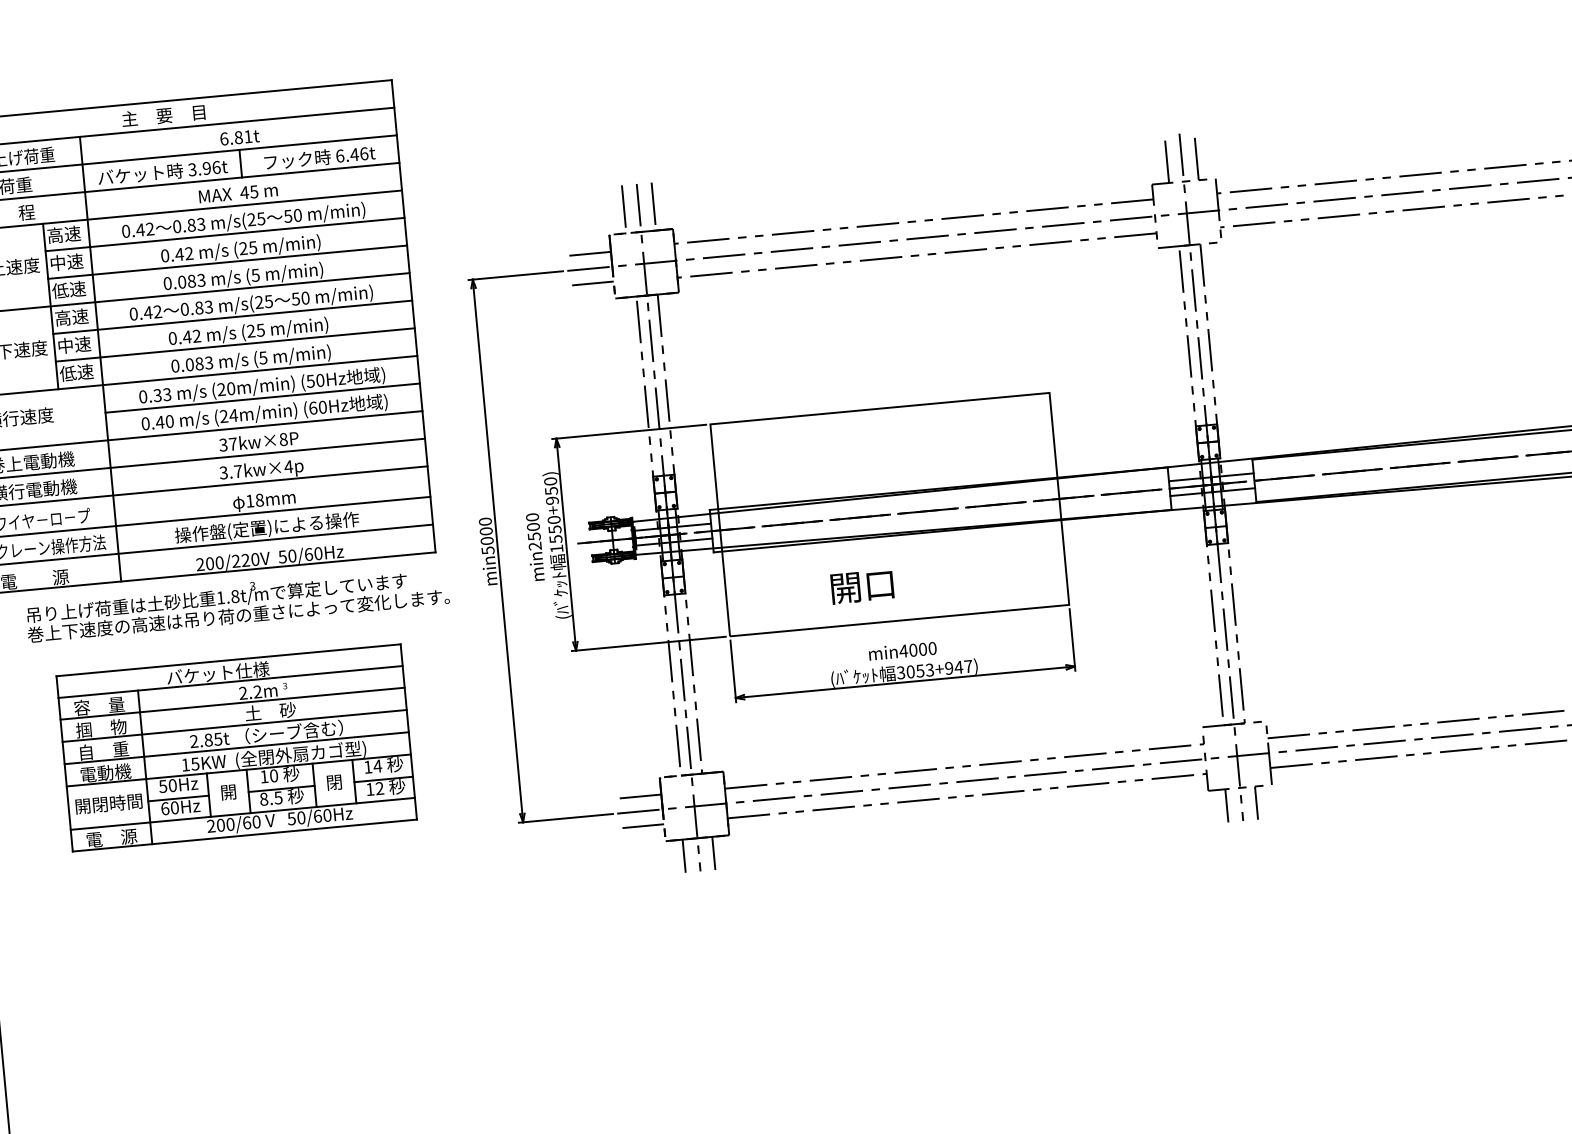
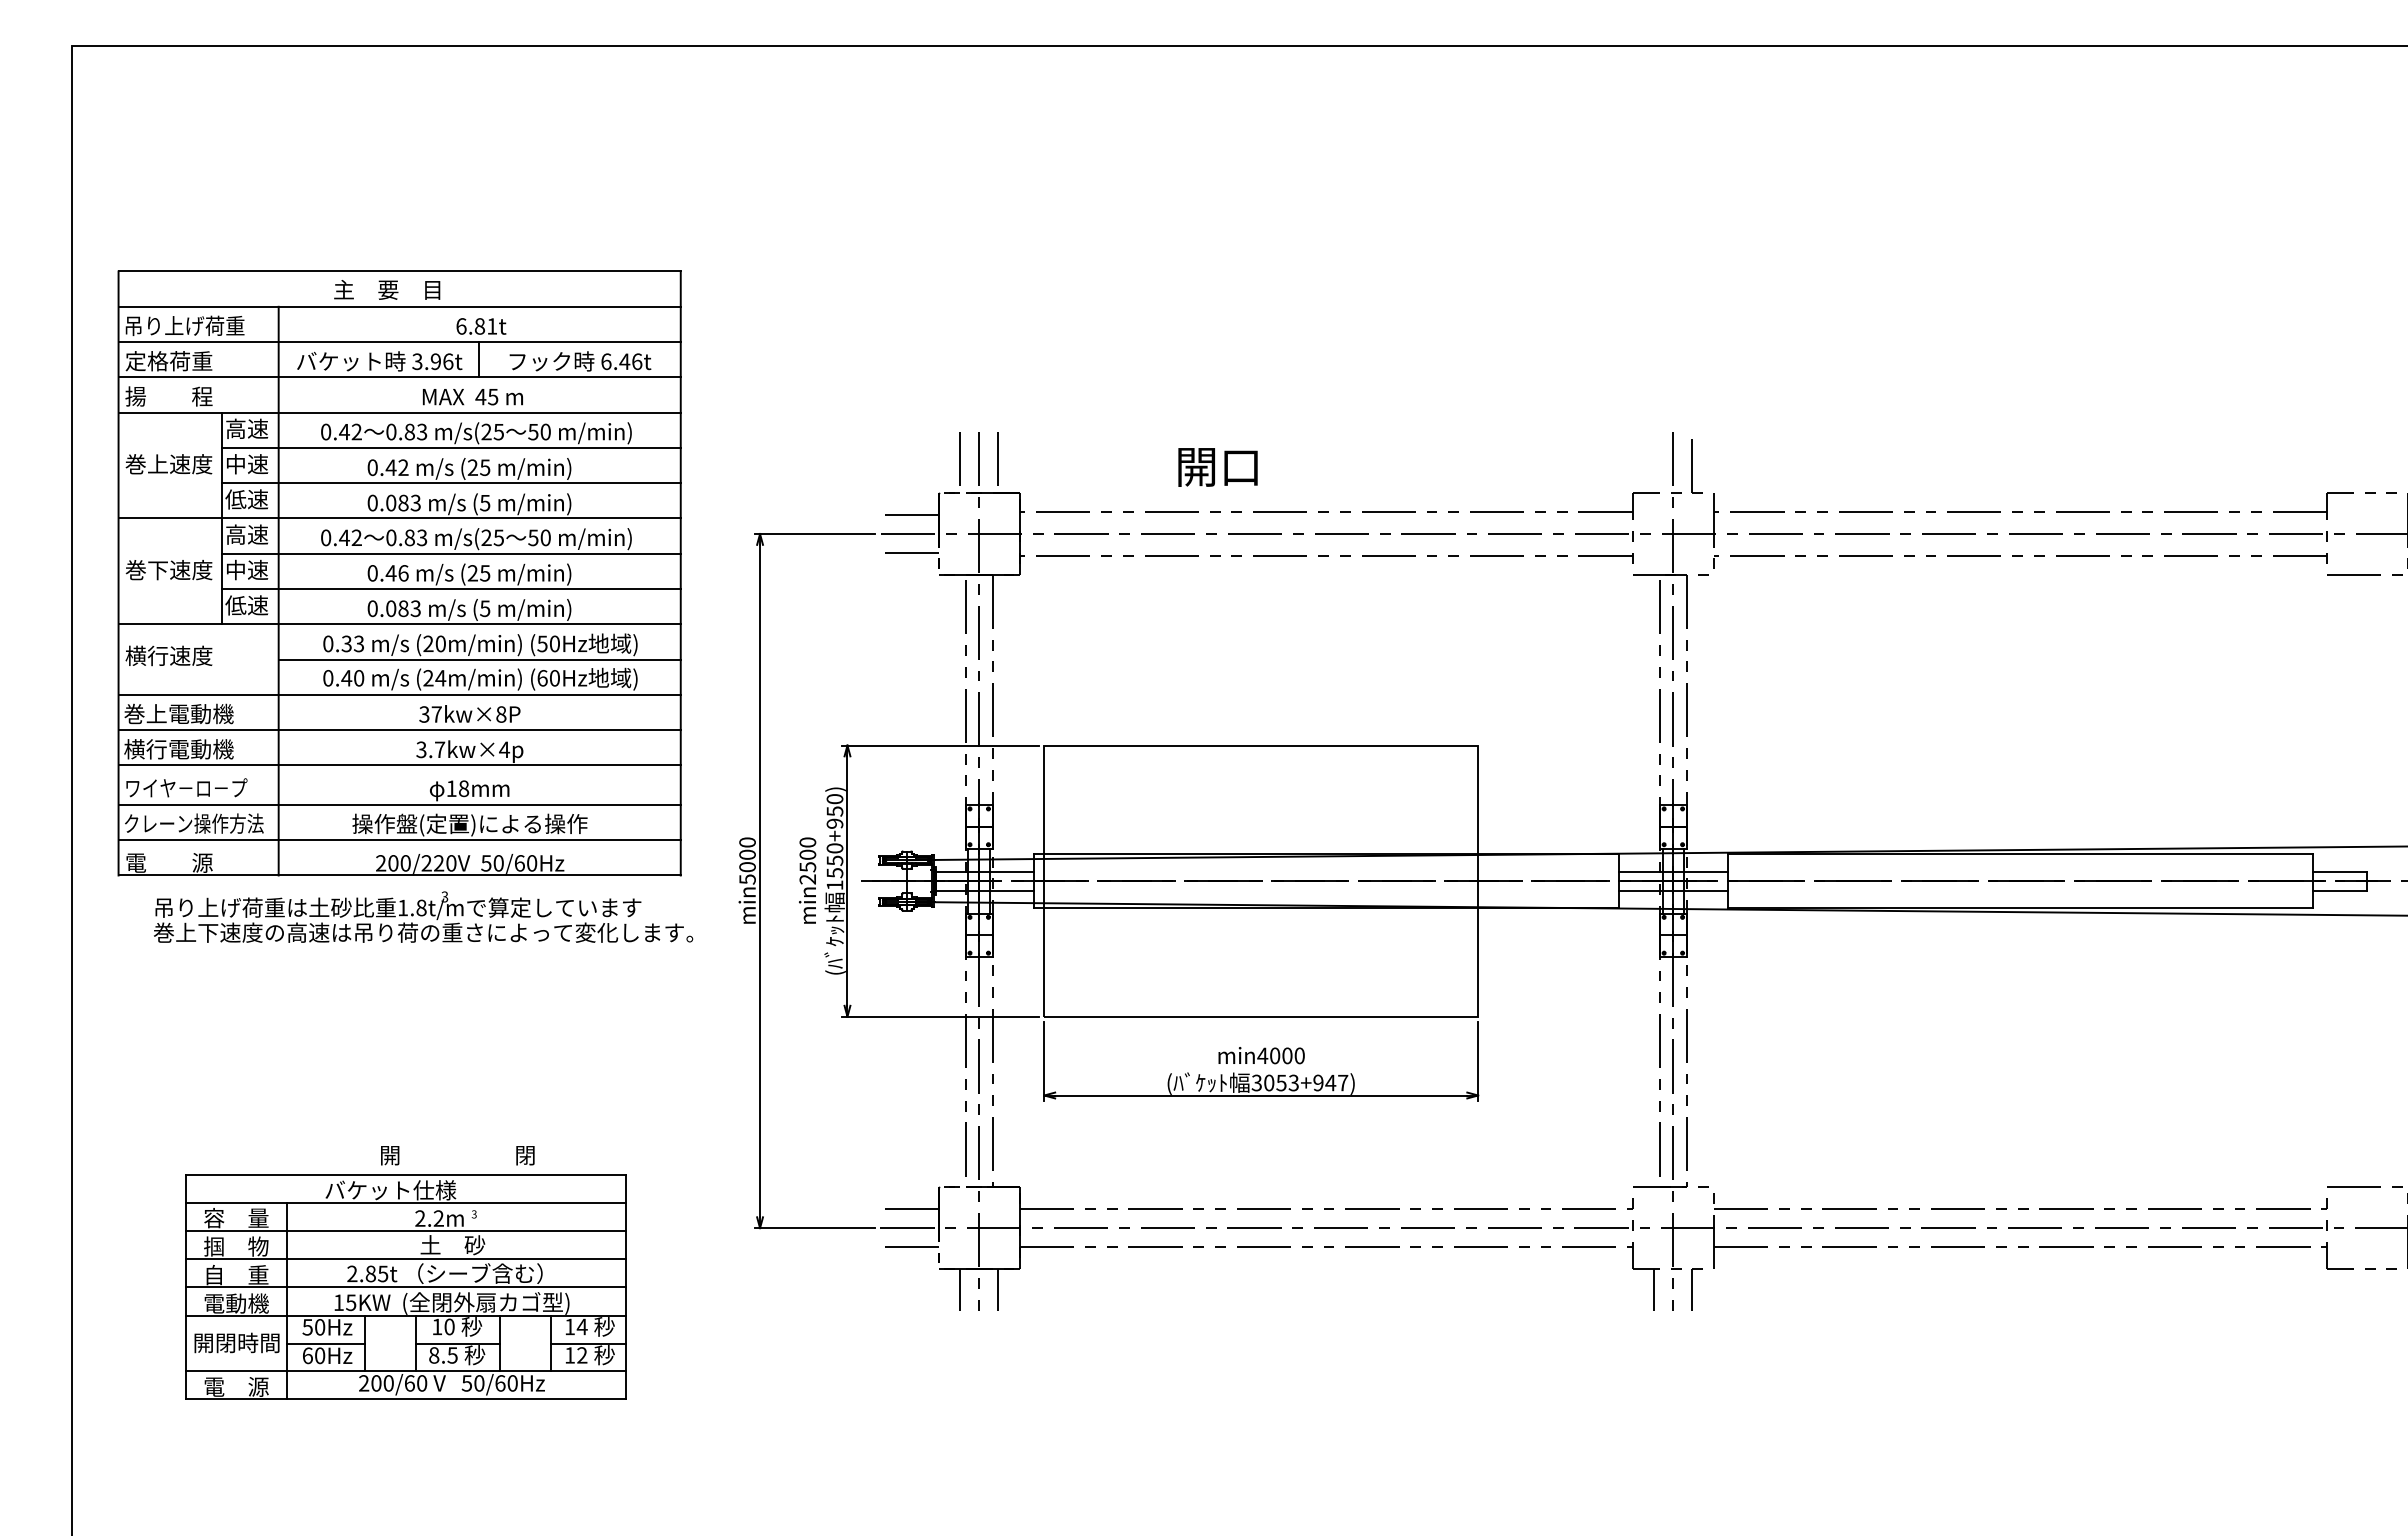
line: (1166, 158) -> (1654, 462), removed
text: (196, 336) -> (403, 573), 0.42 -> 0.46
text: (862, 586) -> (1217, 467), moved
part: (236, 747) -> (405, 1286), moved

